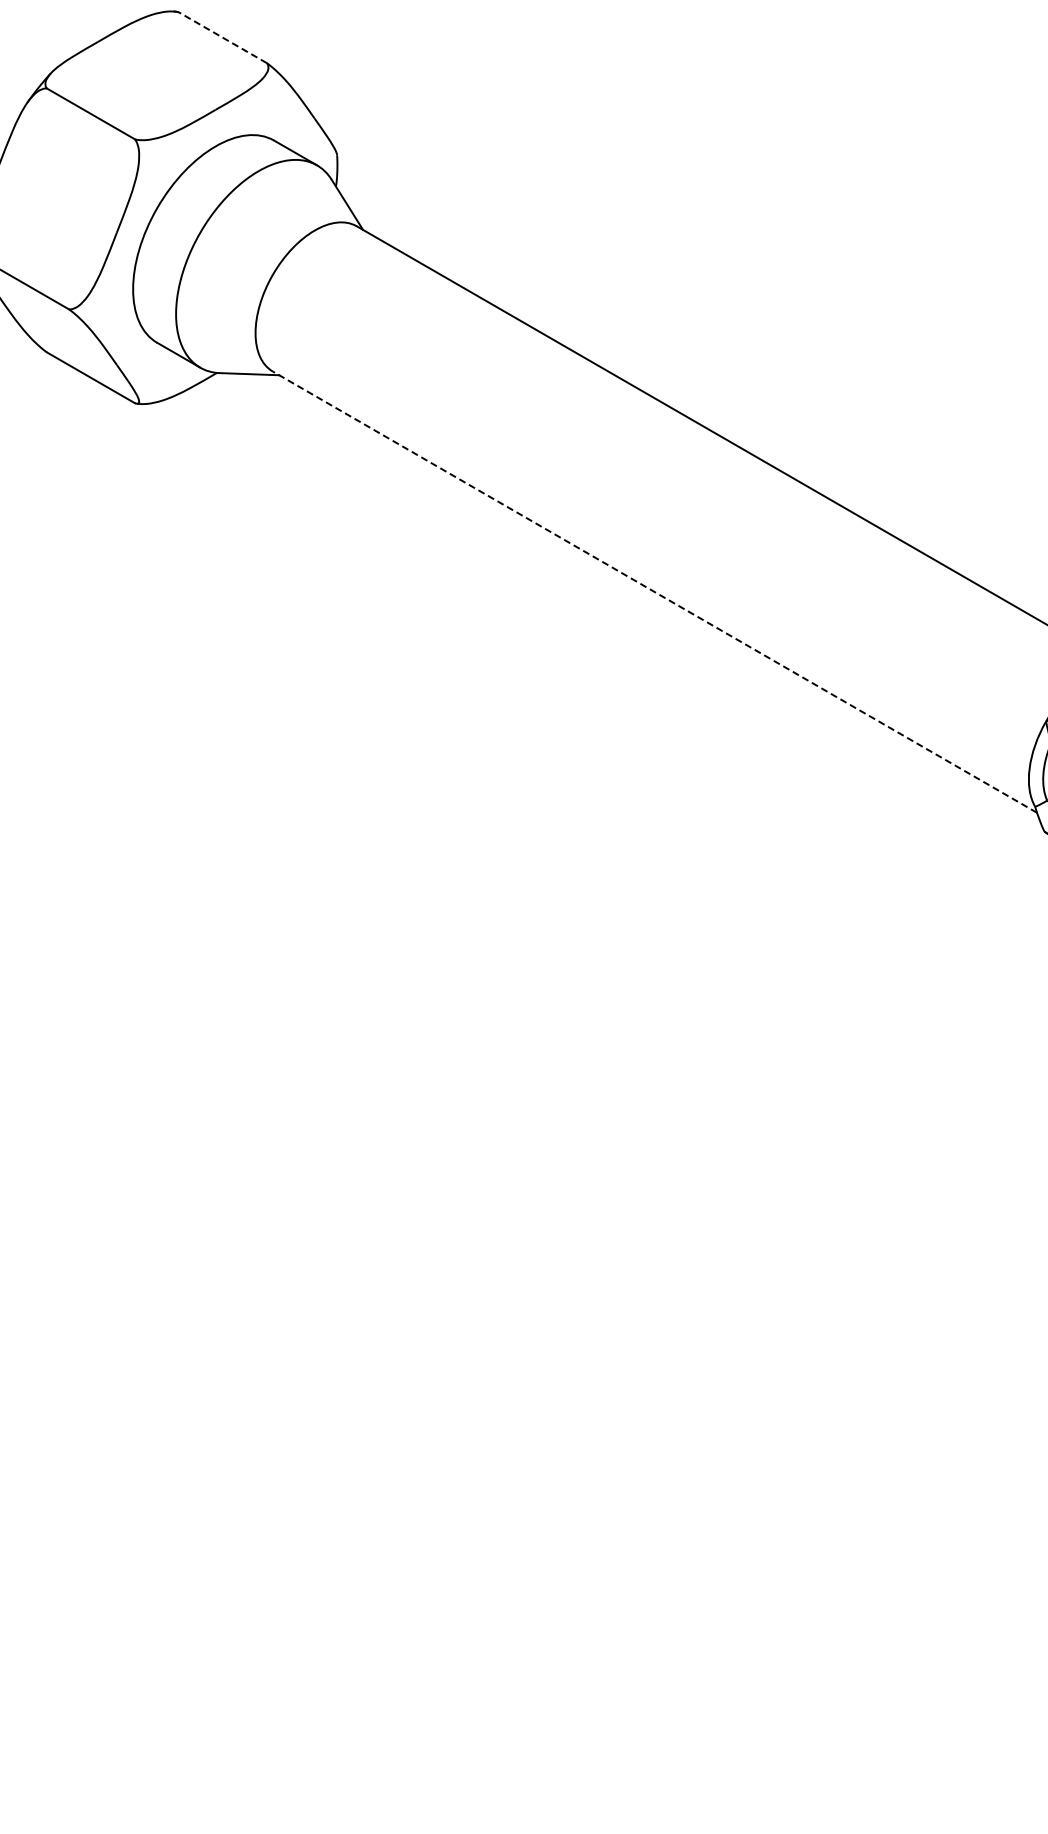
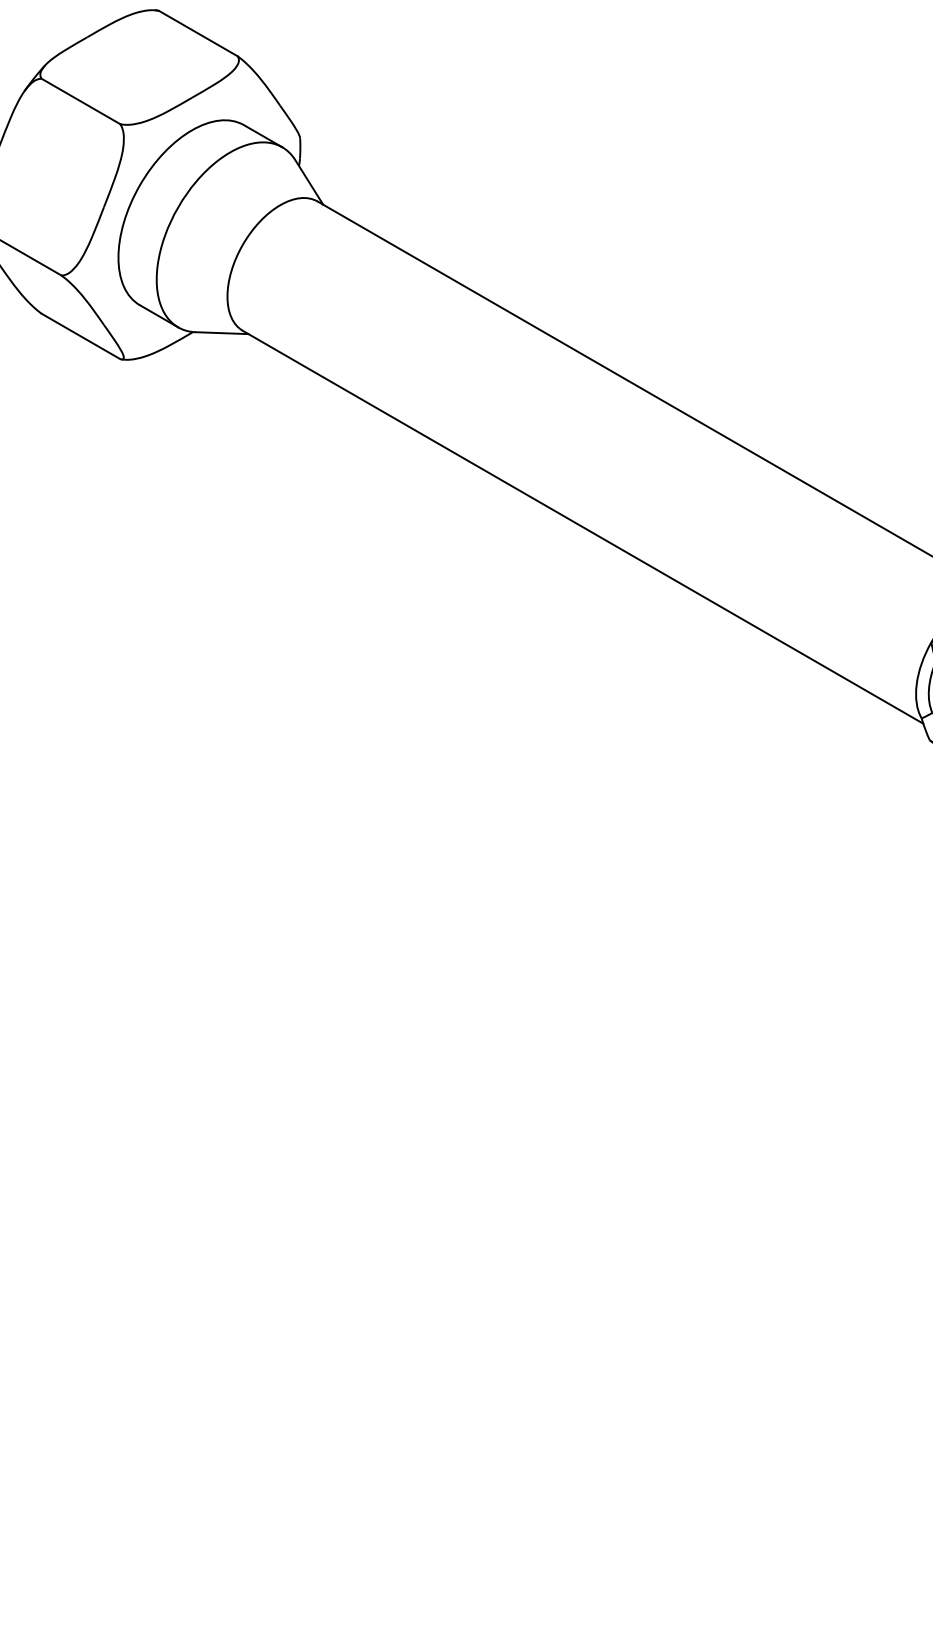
line: (222, 37) -> (198, 33), dashed -> solid
line: (654, 591) -> (582, 526), dashed -> solid

